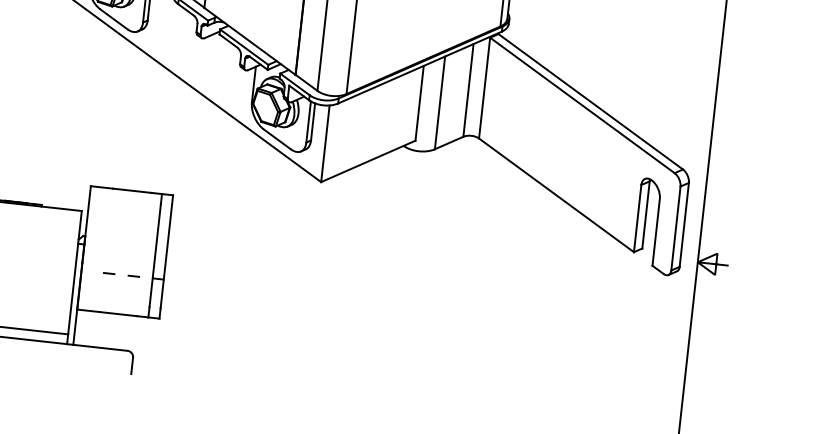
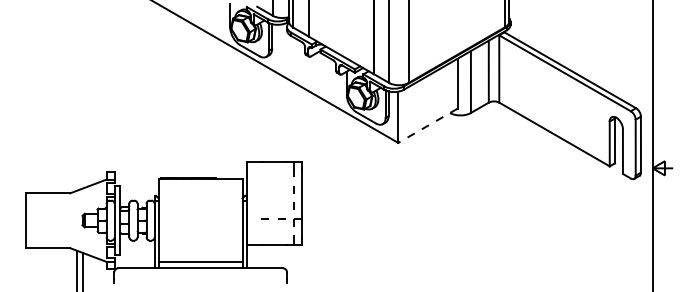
line: (367, 162) -> (427, 126), solid -> dashed
line: (155, 257) -> (294, 204), solid -> dashed

